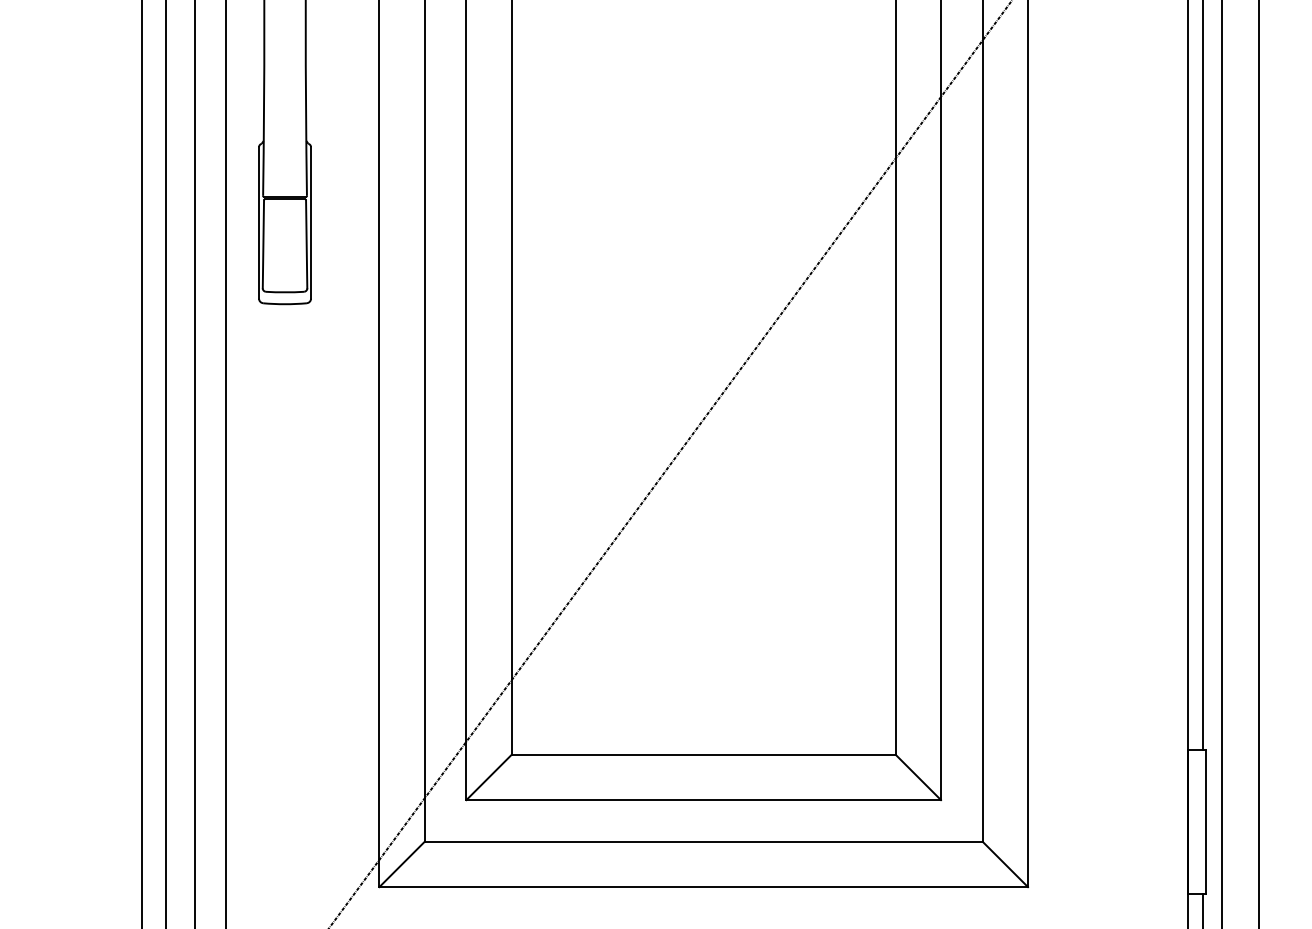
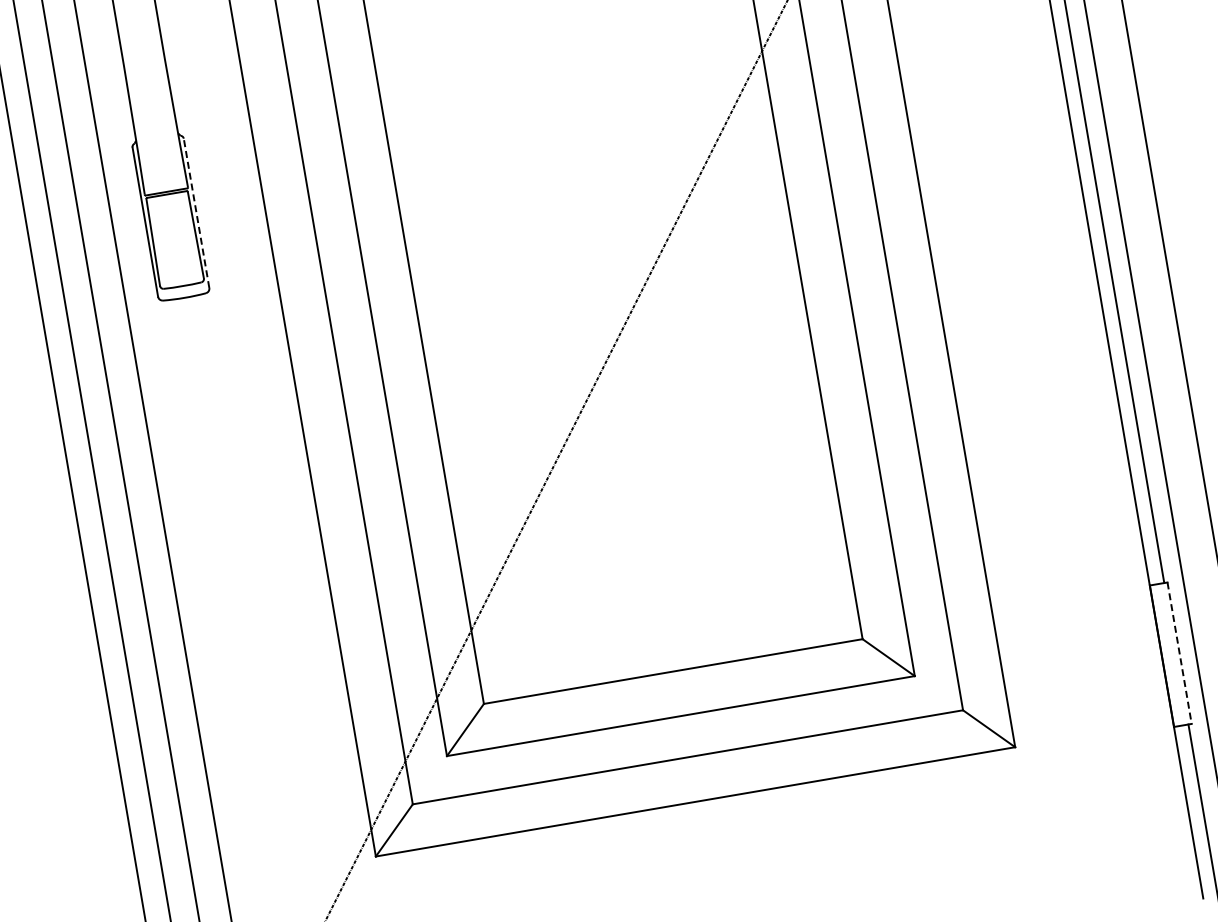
line: (311, 222) -> (196, 212), solid -> dashed
line: (1205, 822) -> (1179, 653), solid -> dashed

